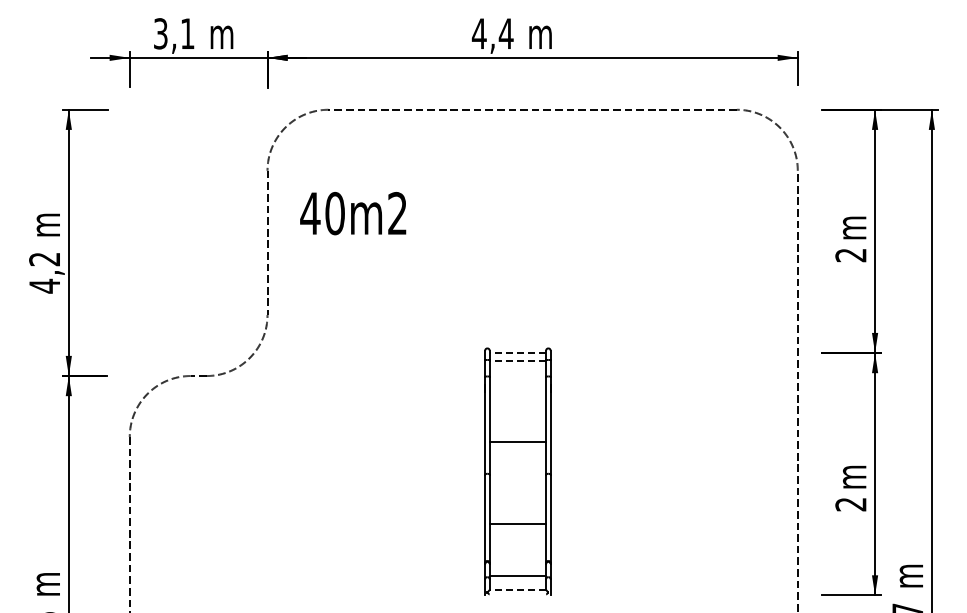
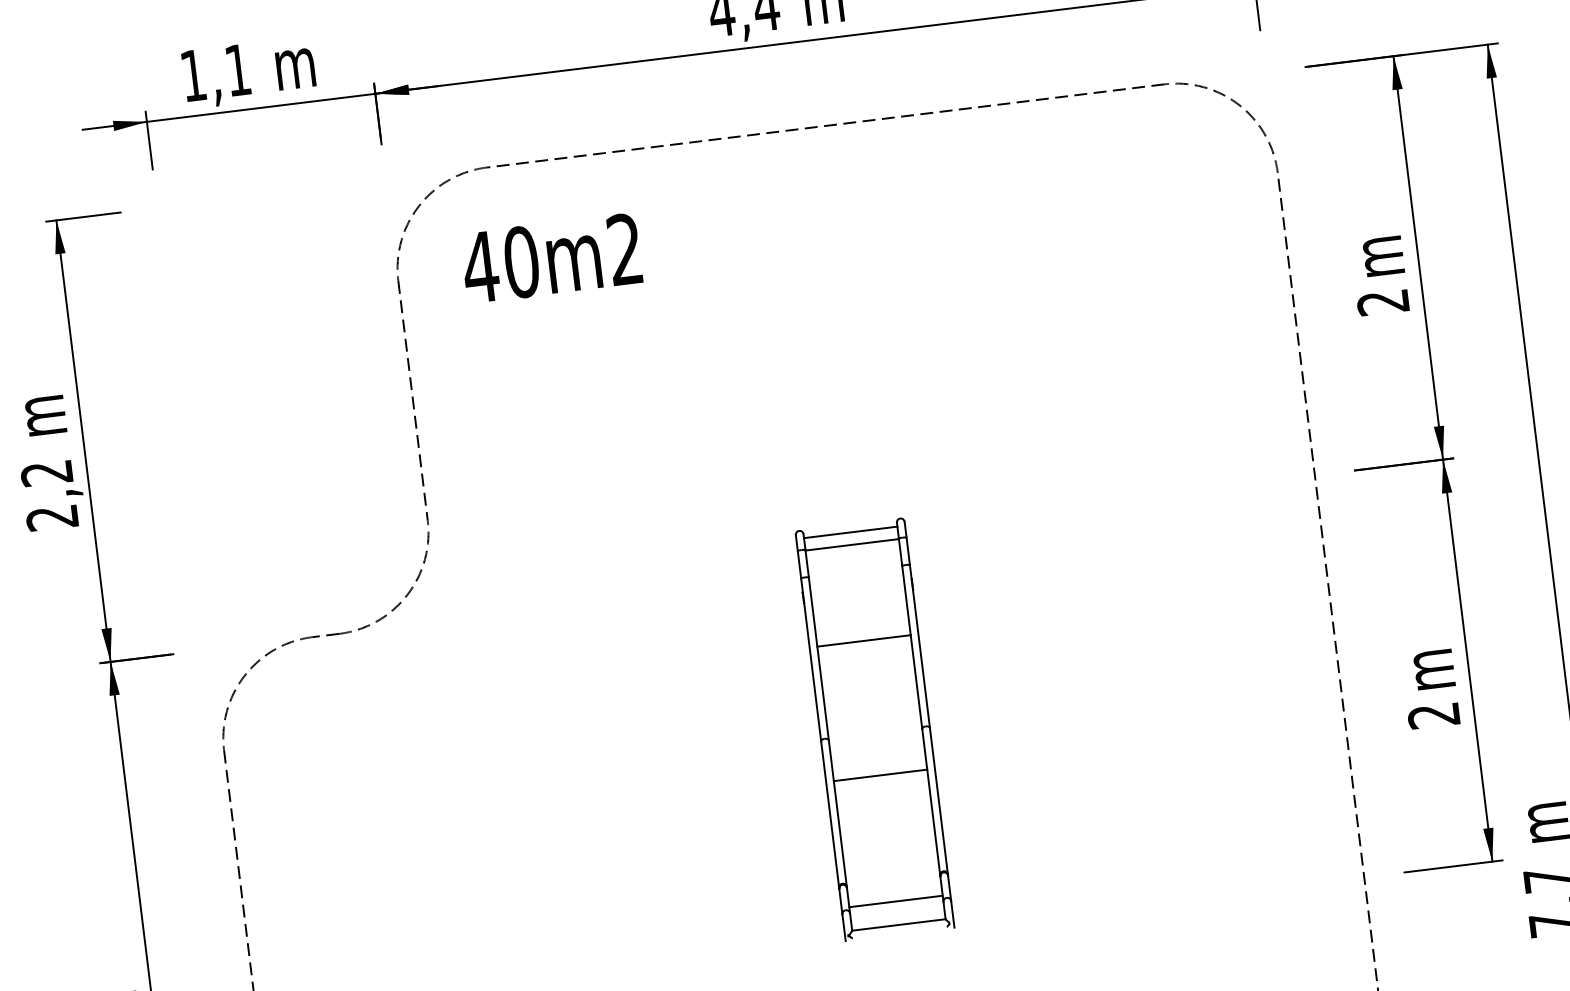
text: (160, 33) -> (192, 75), 3,1 -> 1,1
text: (353, 213) -> (552, 258), moved
text: (44, 285) -> (51, 516), 4,2 -> 2,2
line: (517, 353) -> (850, 533), dashed -> solid
line: (517, 360) -> (851, 544), dashed -> solid
line: (517, 442) -> (863, 641), moved
line: (517, 523) -> (879, 775), moved
line: (517, 589) -> (898, 924), dashed -> solid

